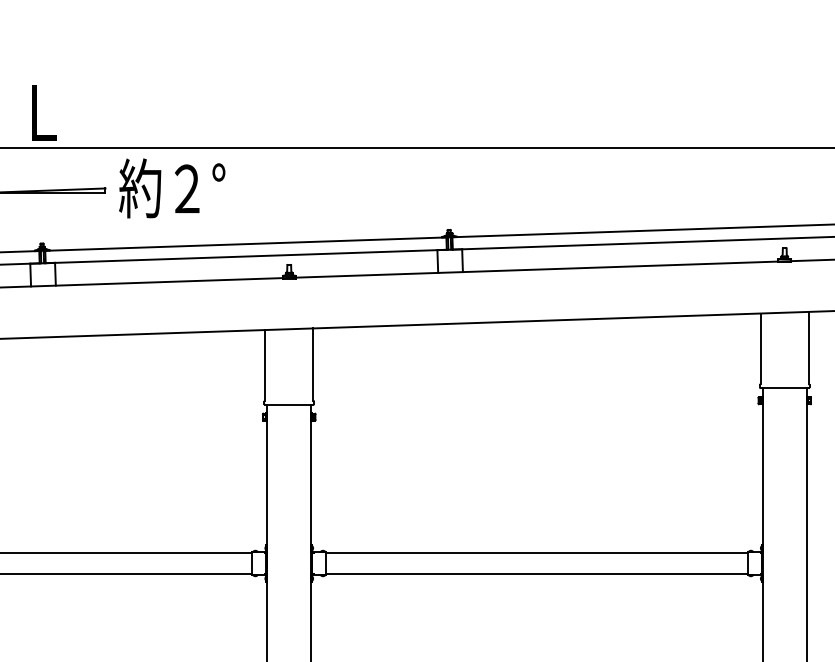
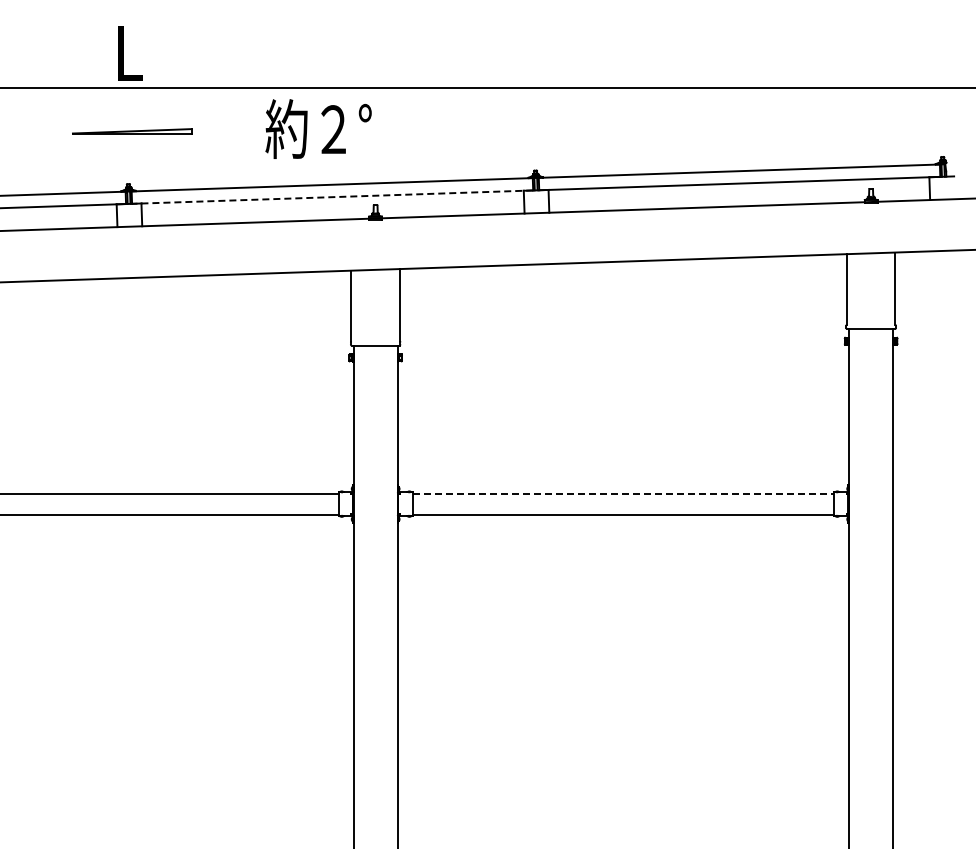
text: (172, 187) -> (318, 128), moved
line: (246, 256) -> (332, 197), solid -> dashed
line: (537, 552) -> (623, 493), solid -> dashed

